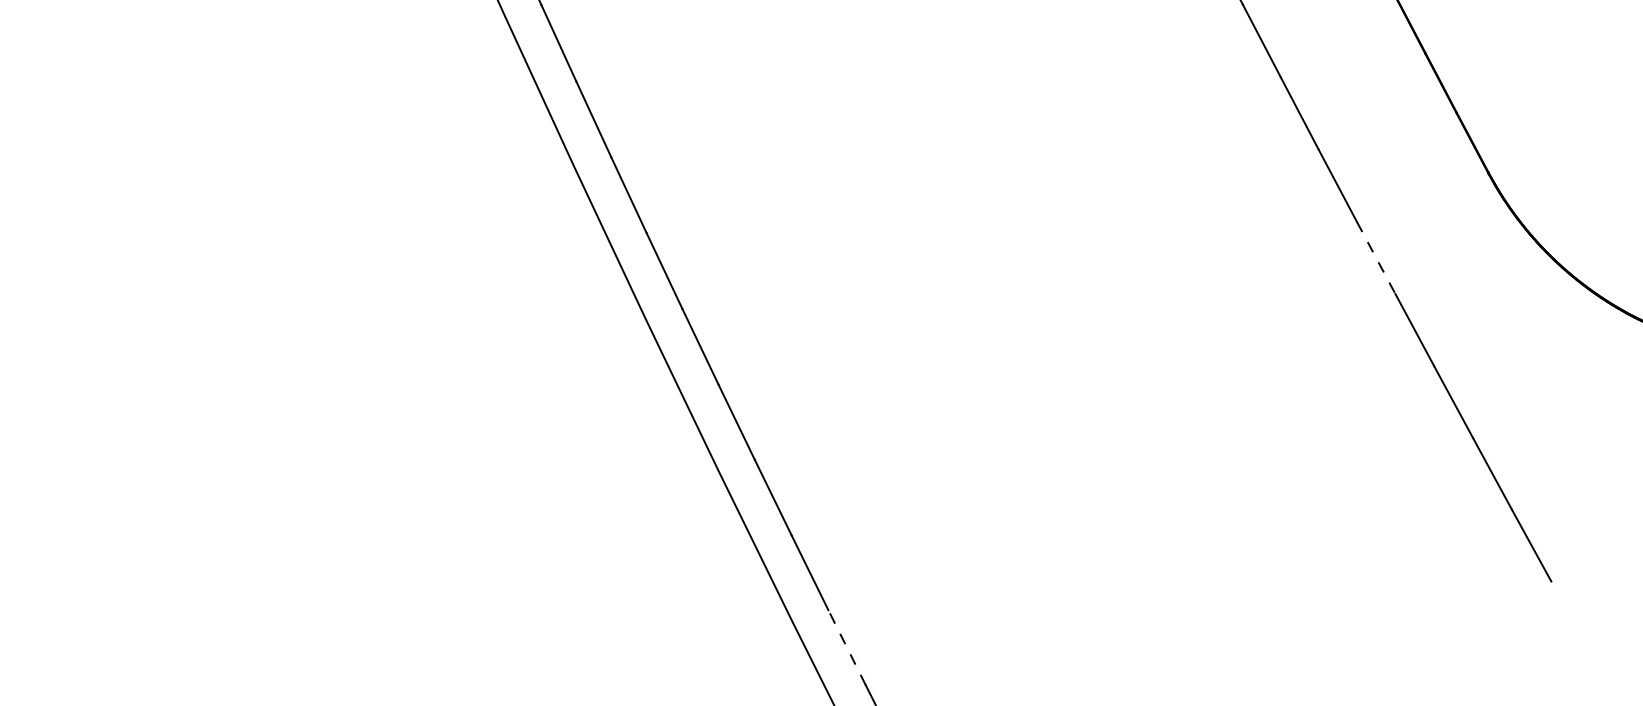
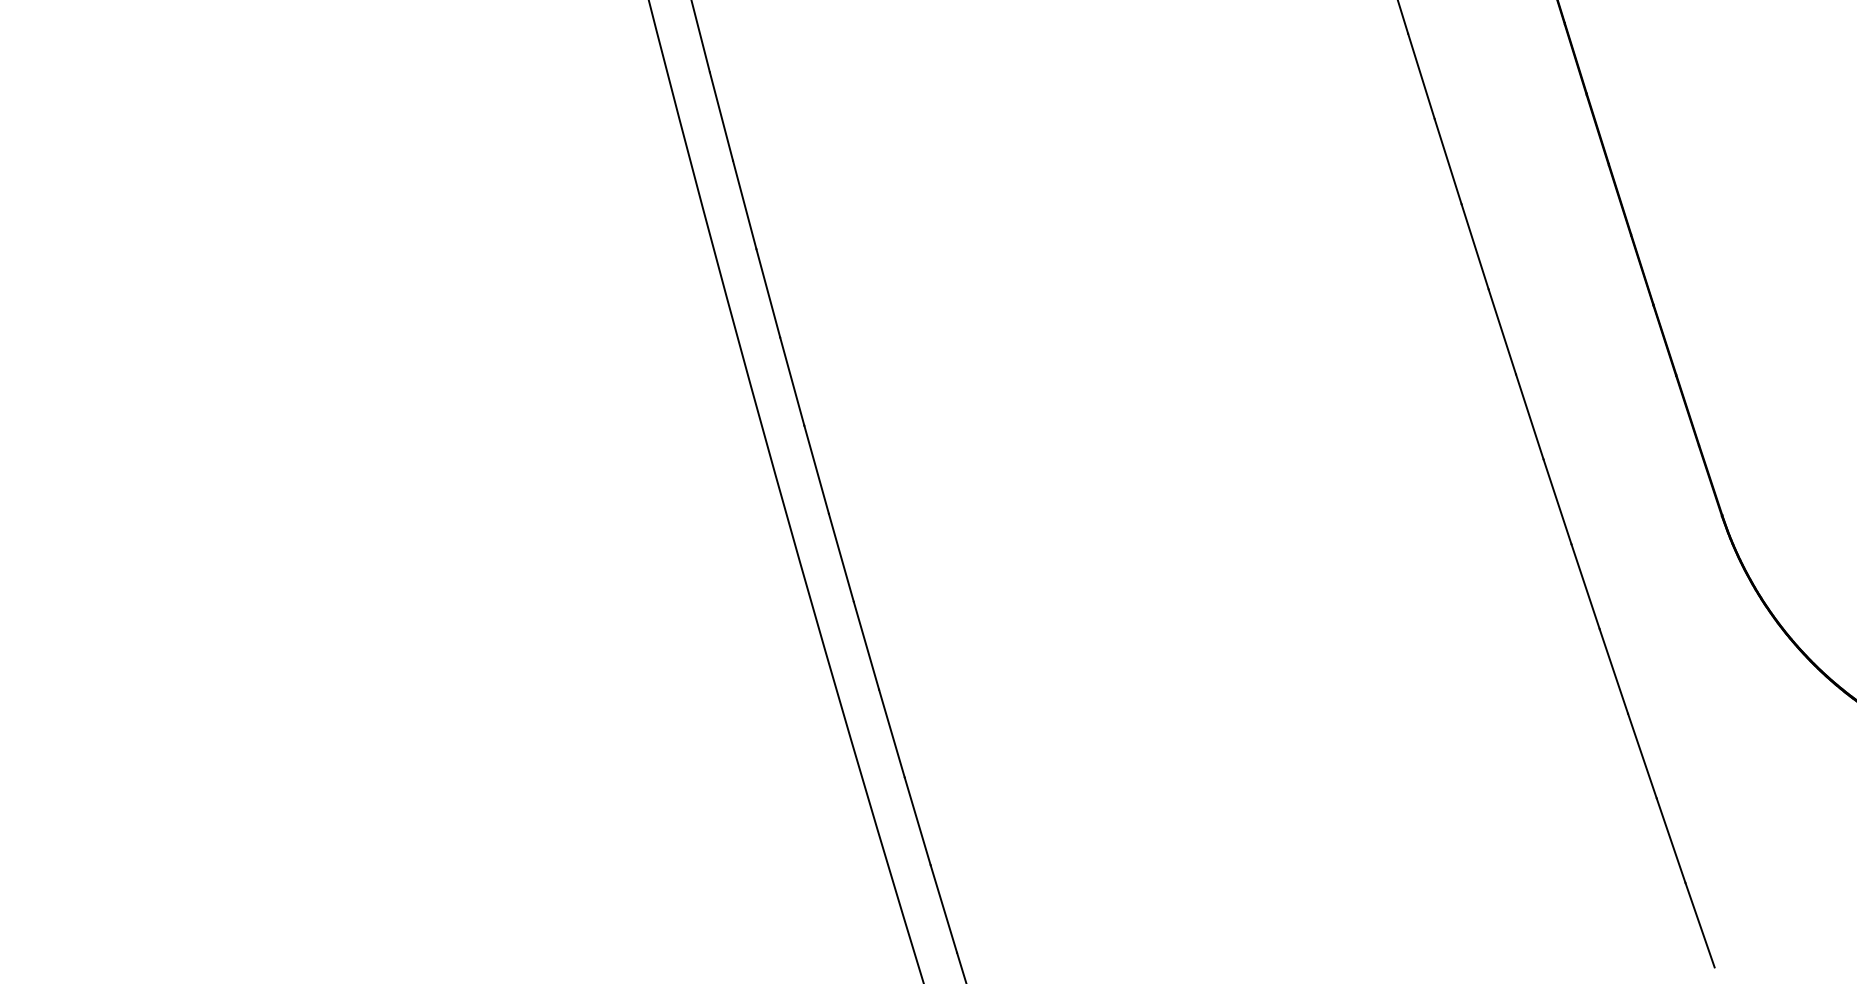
line: (1376, 257) -> (1585, 586), dashed -> solid
line: (846, 647) -> (943, 908), dashed -> solid

